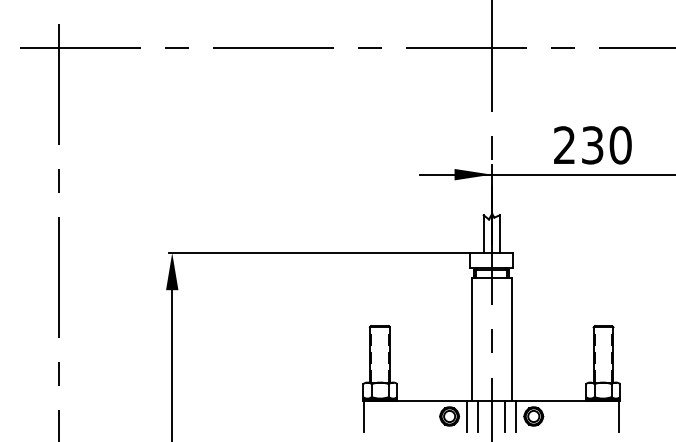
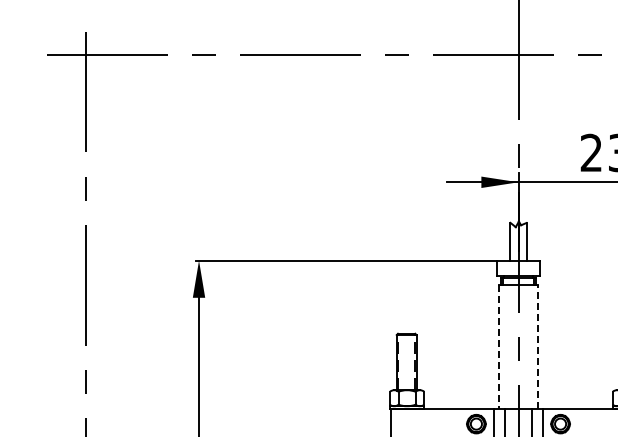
line: (471, 339) -> (498, 347), solid -> dashed
line: (511, 339) -> (538, 347), solid -> dashed

